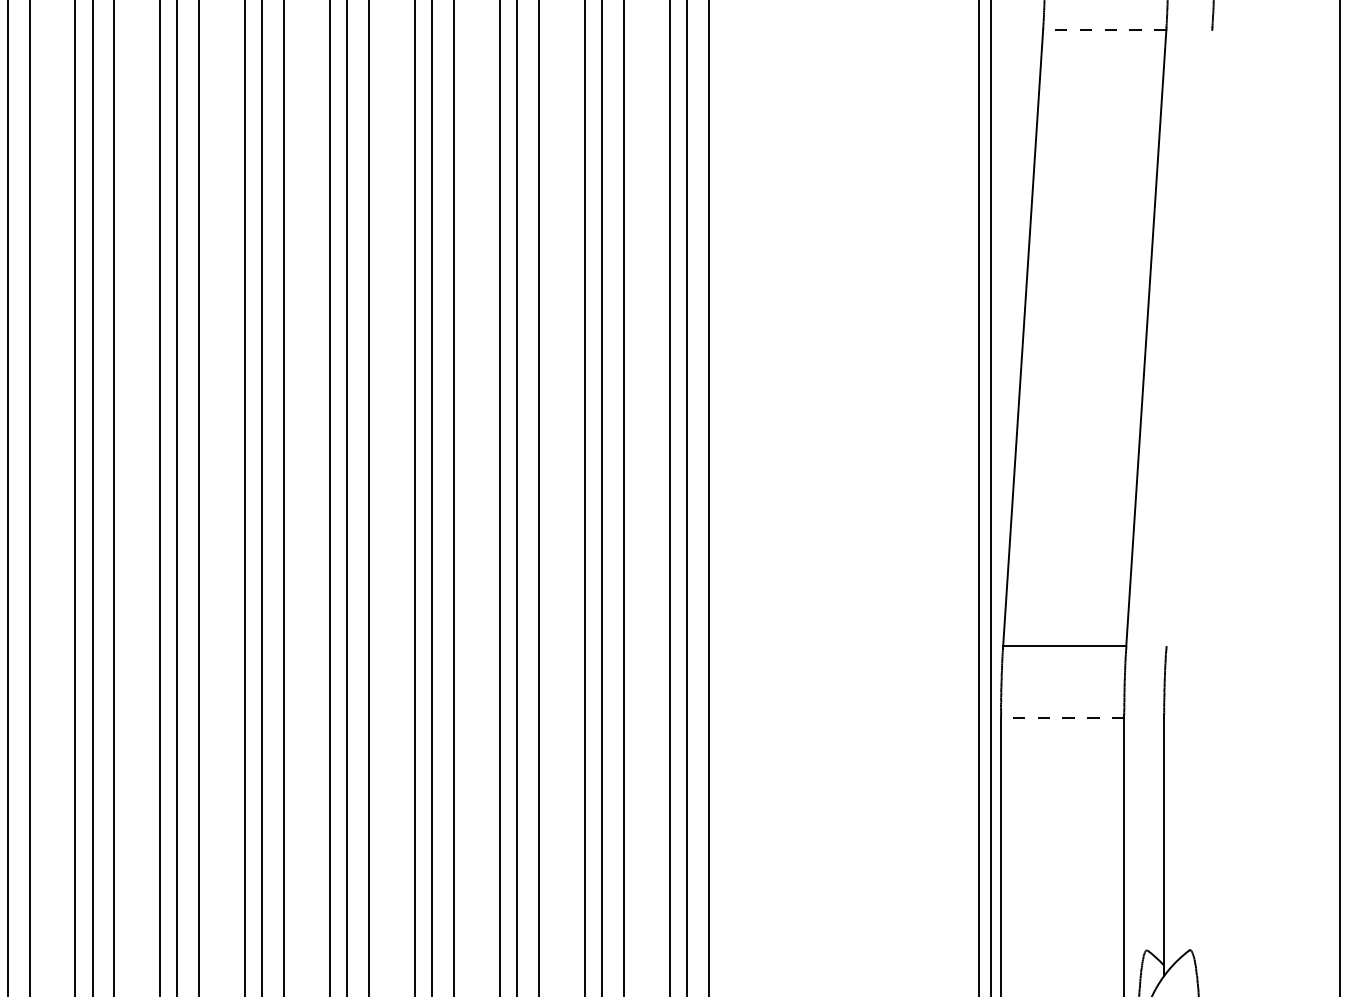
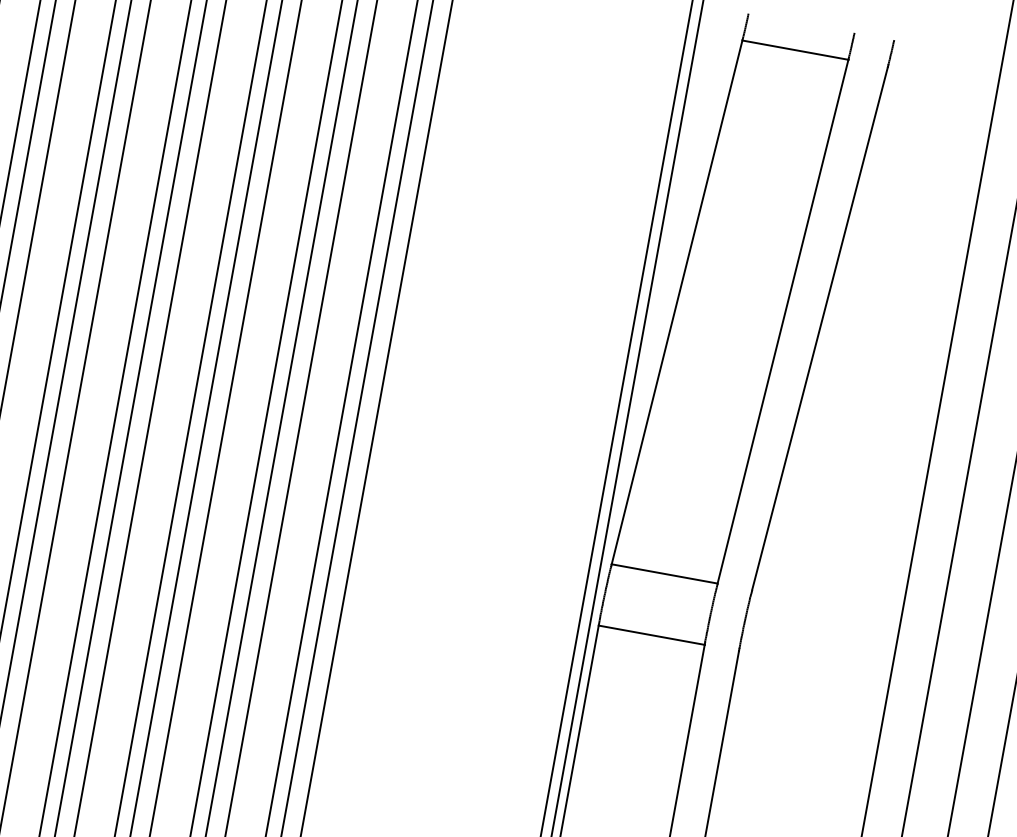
line: (1104, 29) -> (795, 49), dashed -> solid
line: (1189, 337) -> (820, 328), added
line: (1062, 717) -> (651, 635), dashed -> solid

